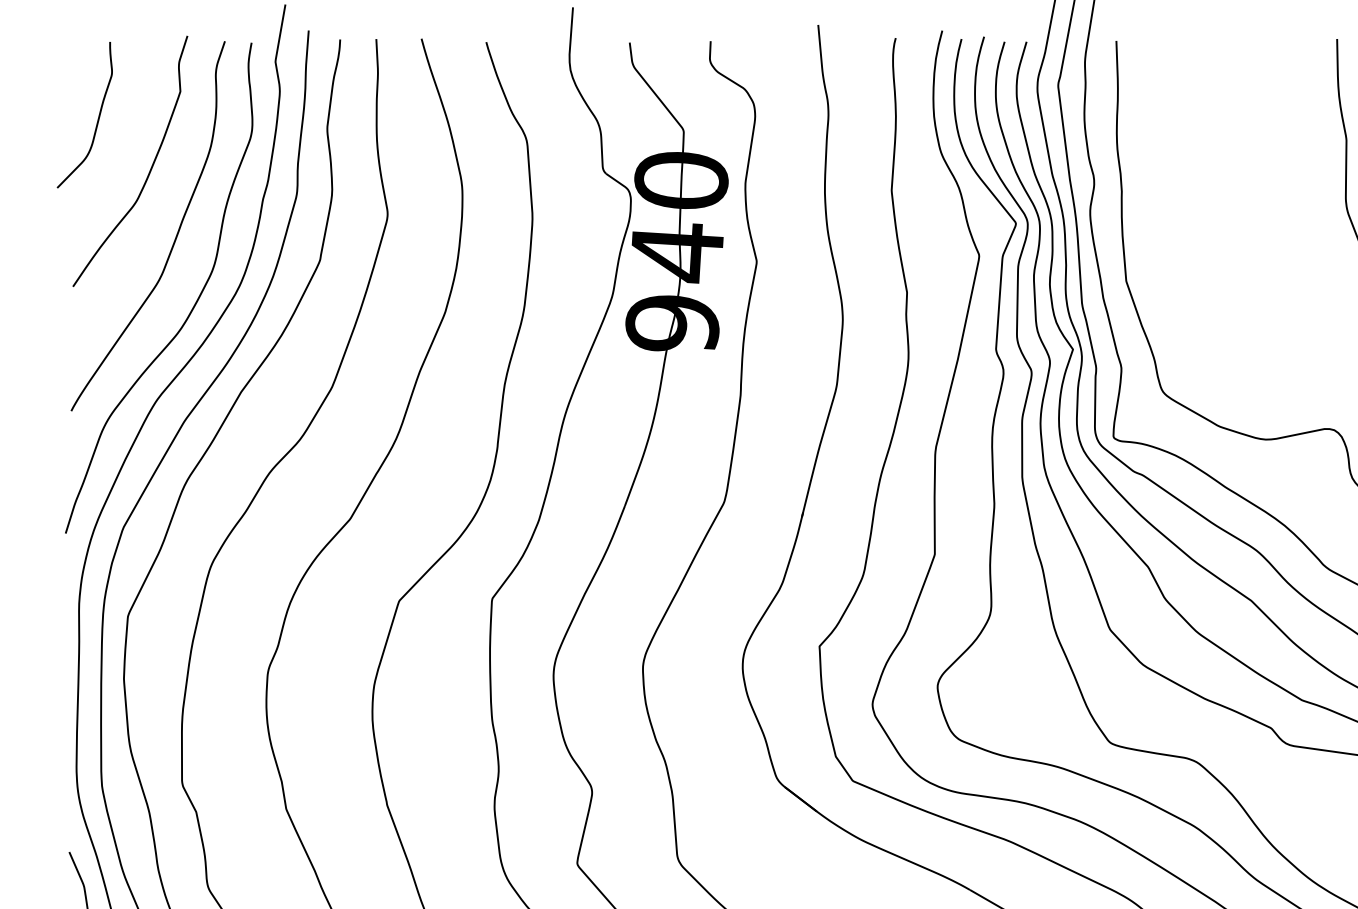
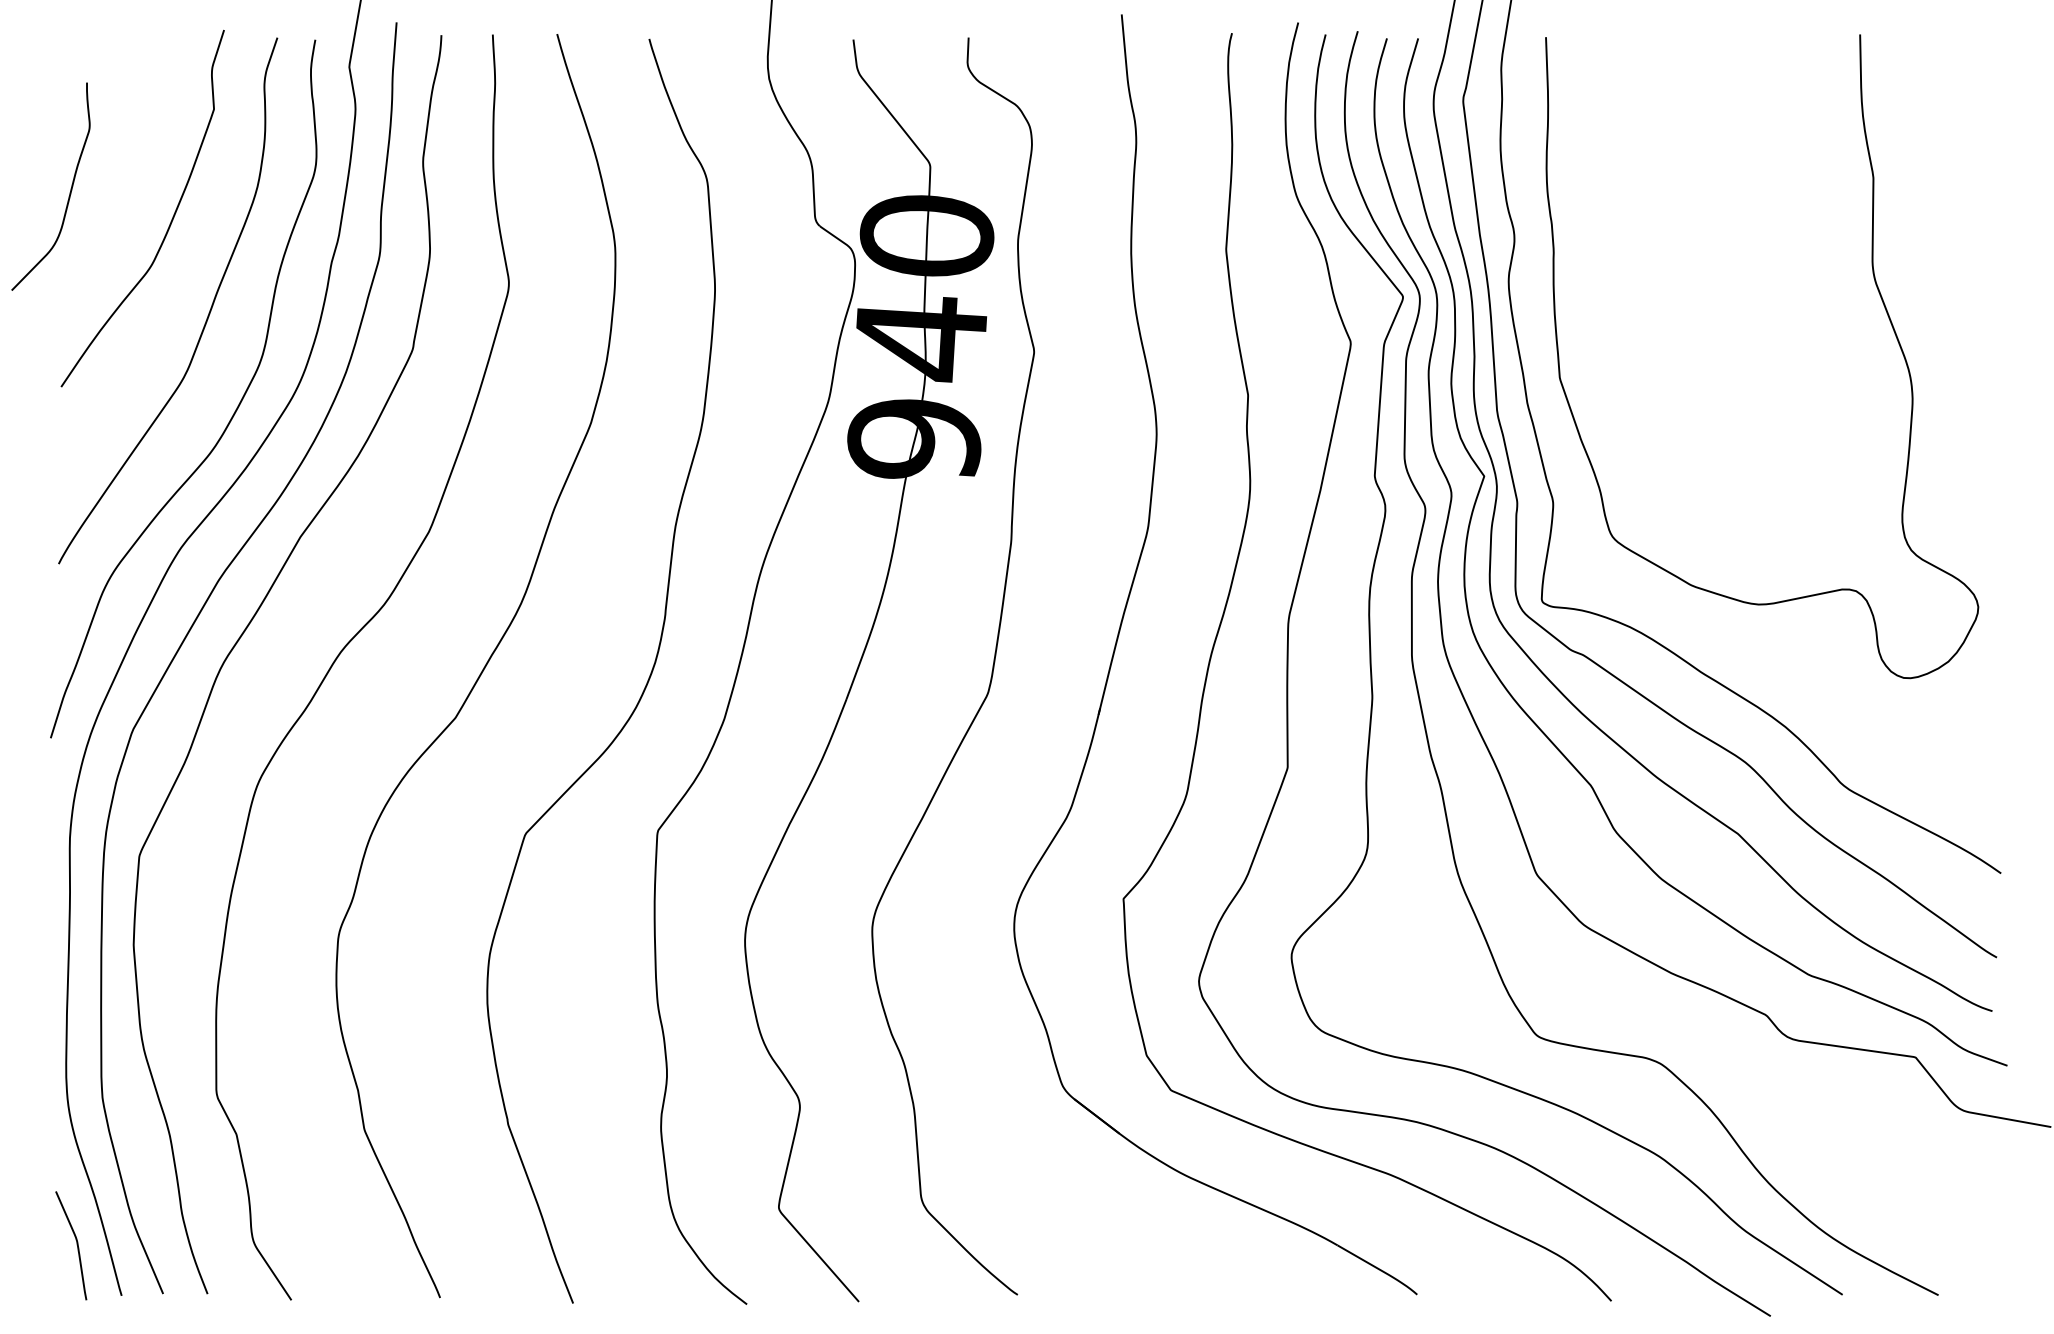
curve: (97, 119) -> (69, 192), moved

